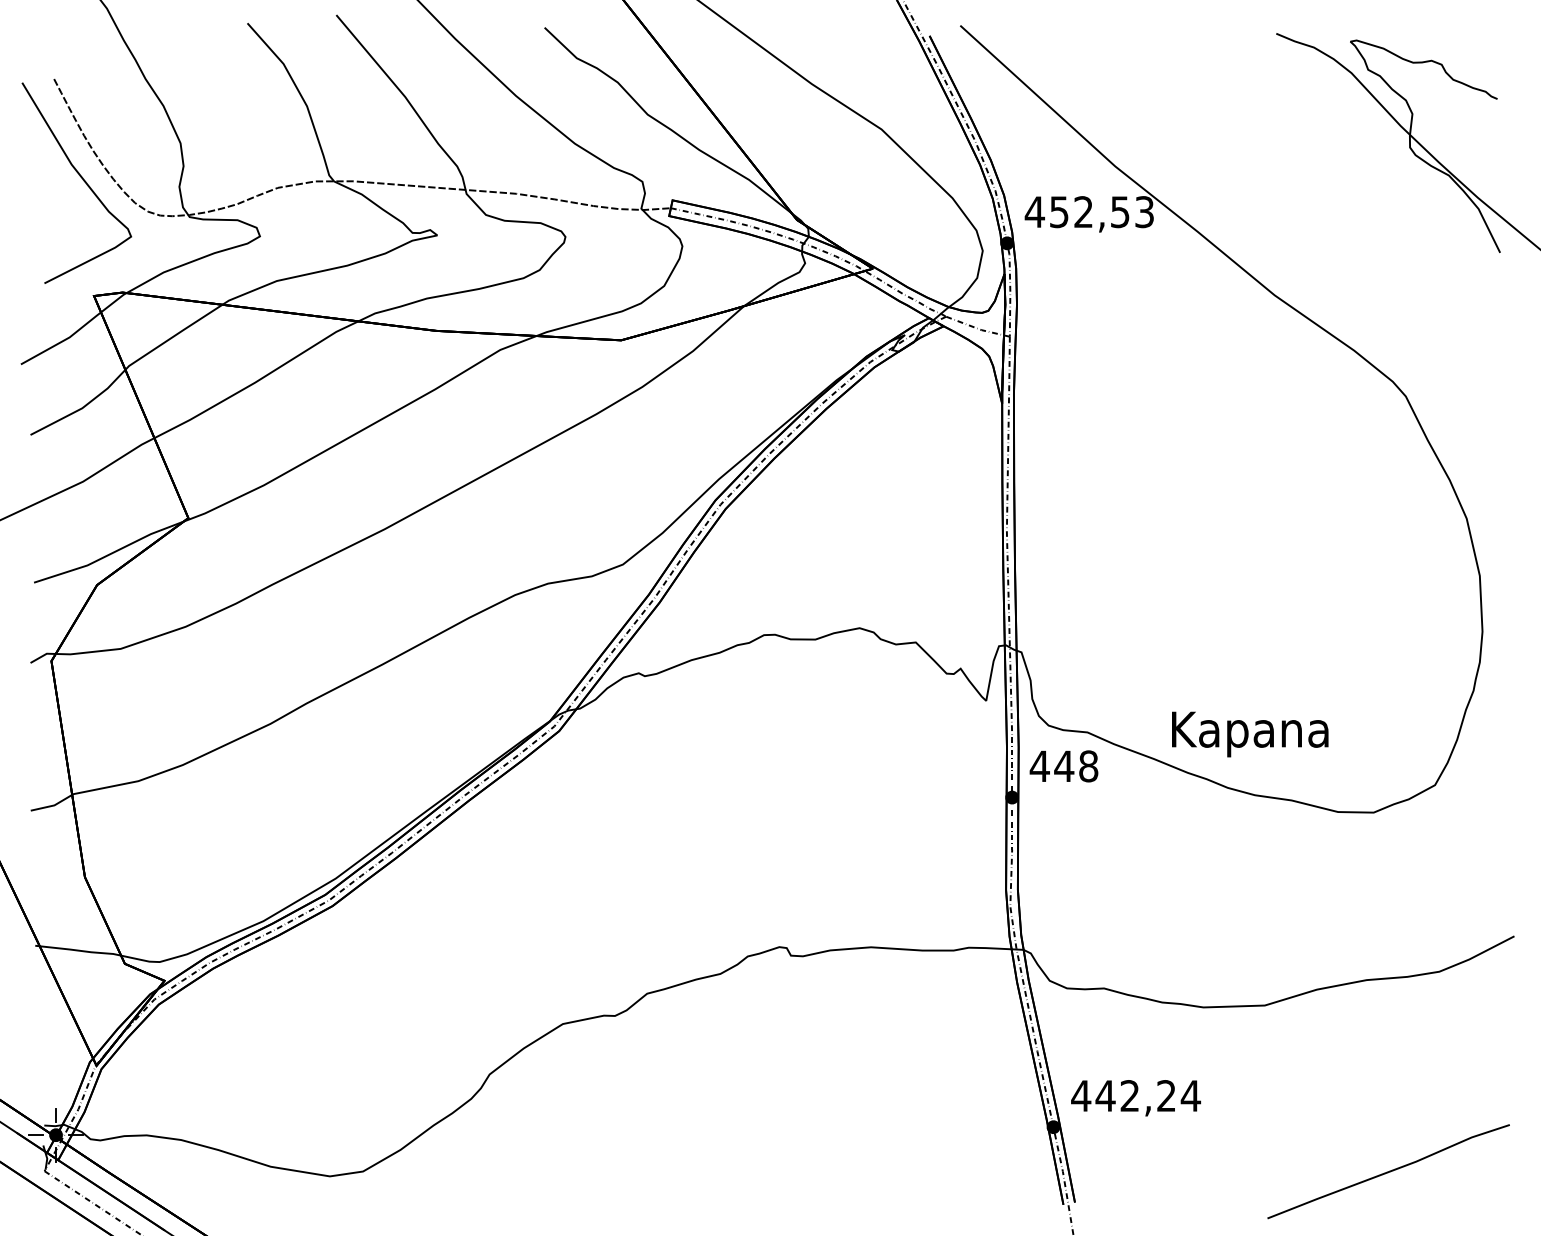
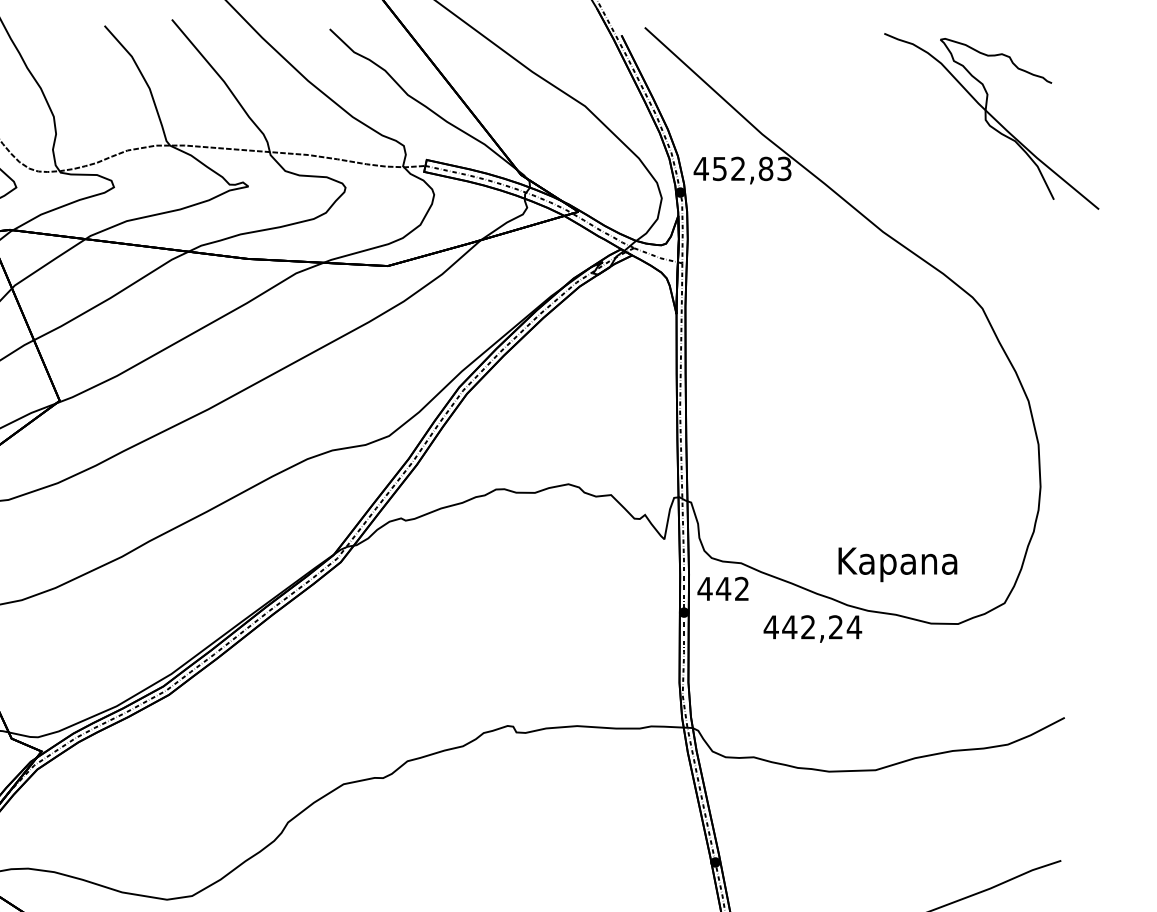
text: (1119, 212) -> (765, 169), 452,53 -> 452,83
text: (1250, 734) -> (898, 564), moved
text: (1088, 766) -> (741, 589), 448 -> 442
text: (1135, 1098) -> (812, 629), moved

